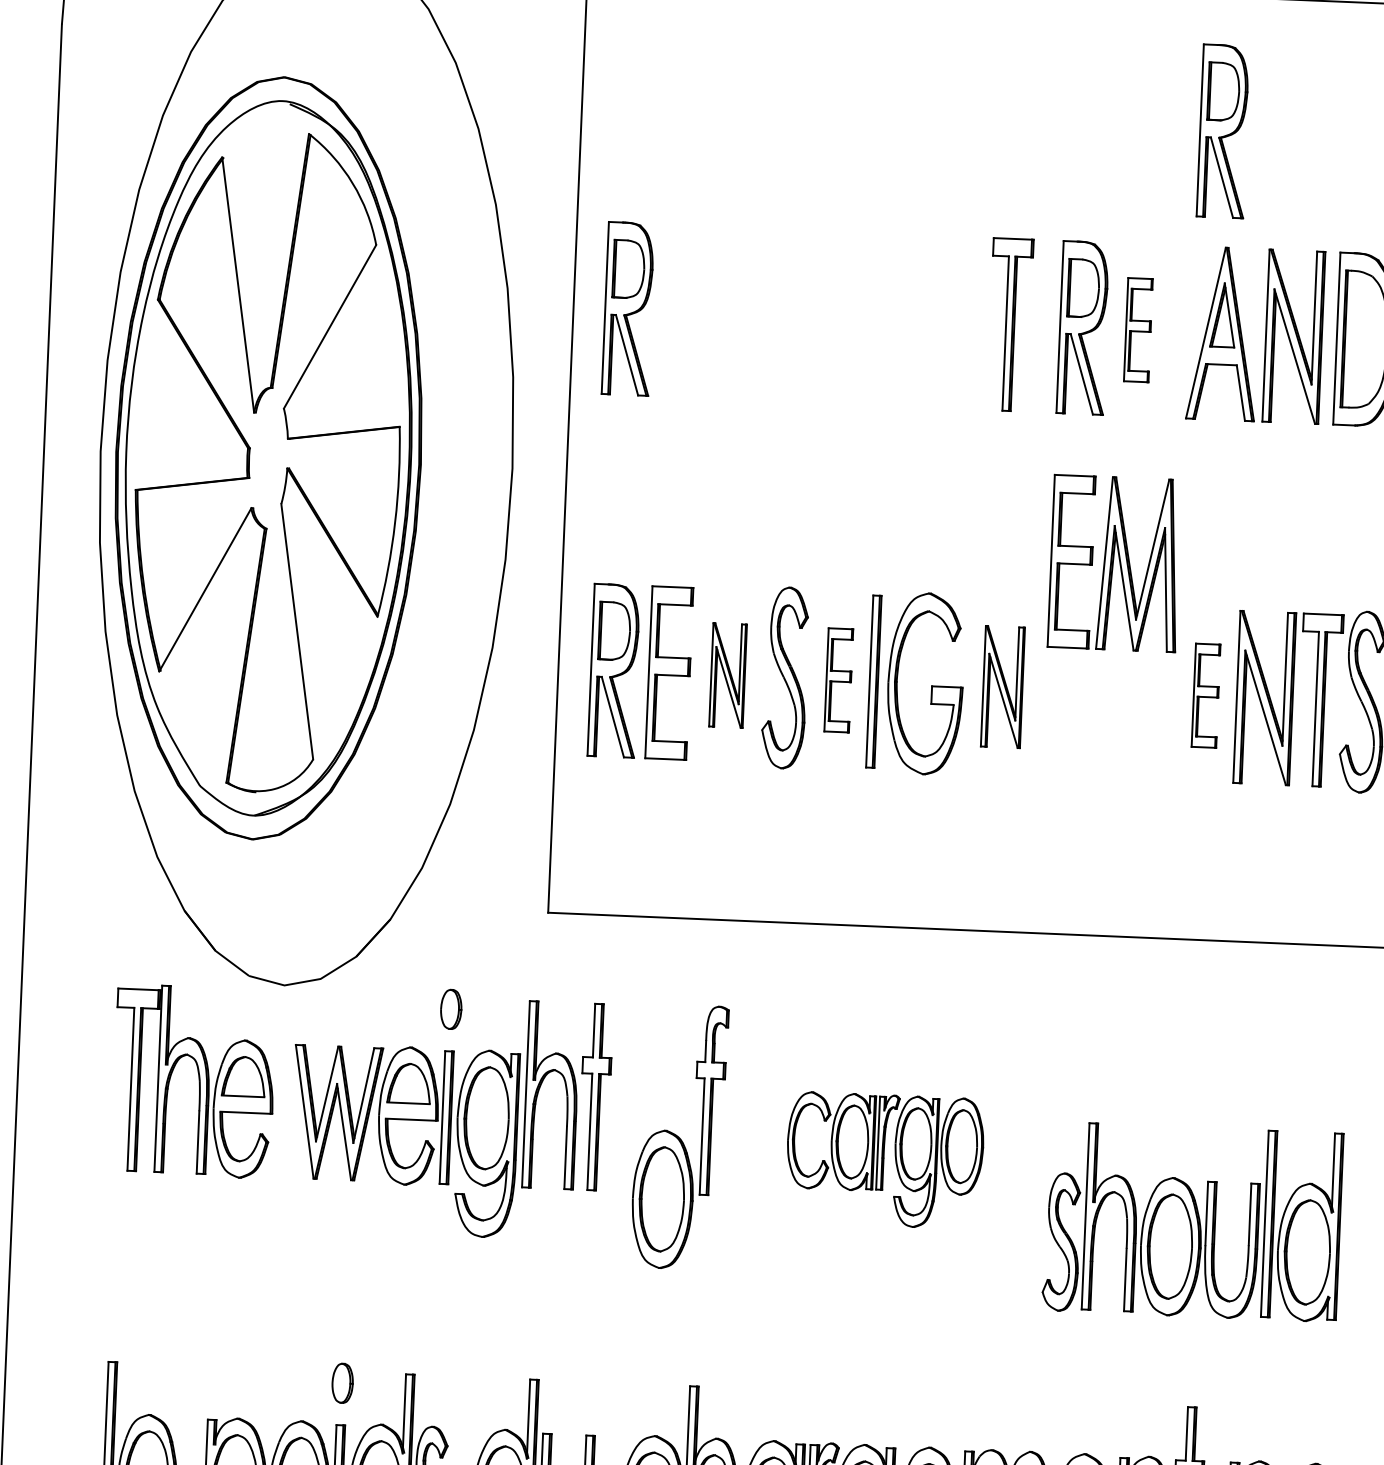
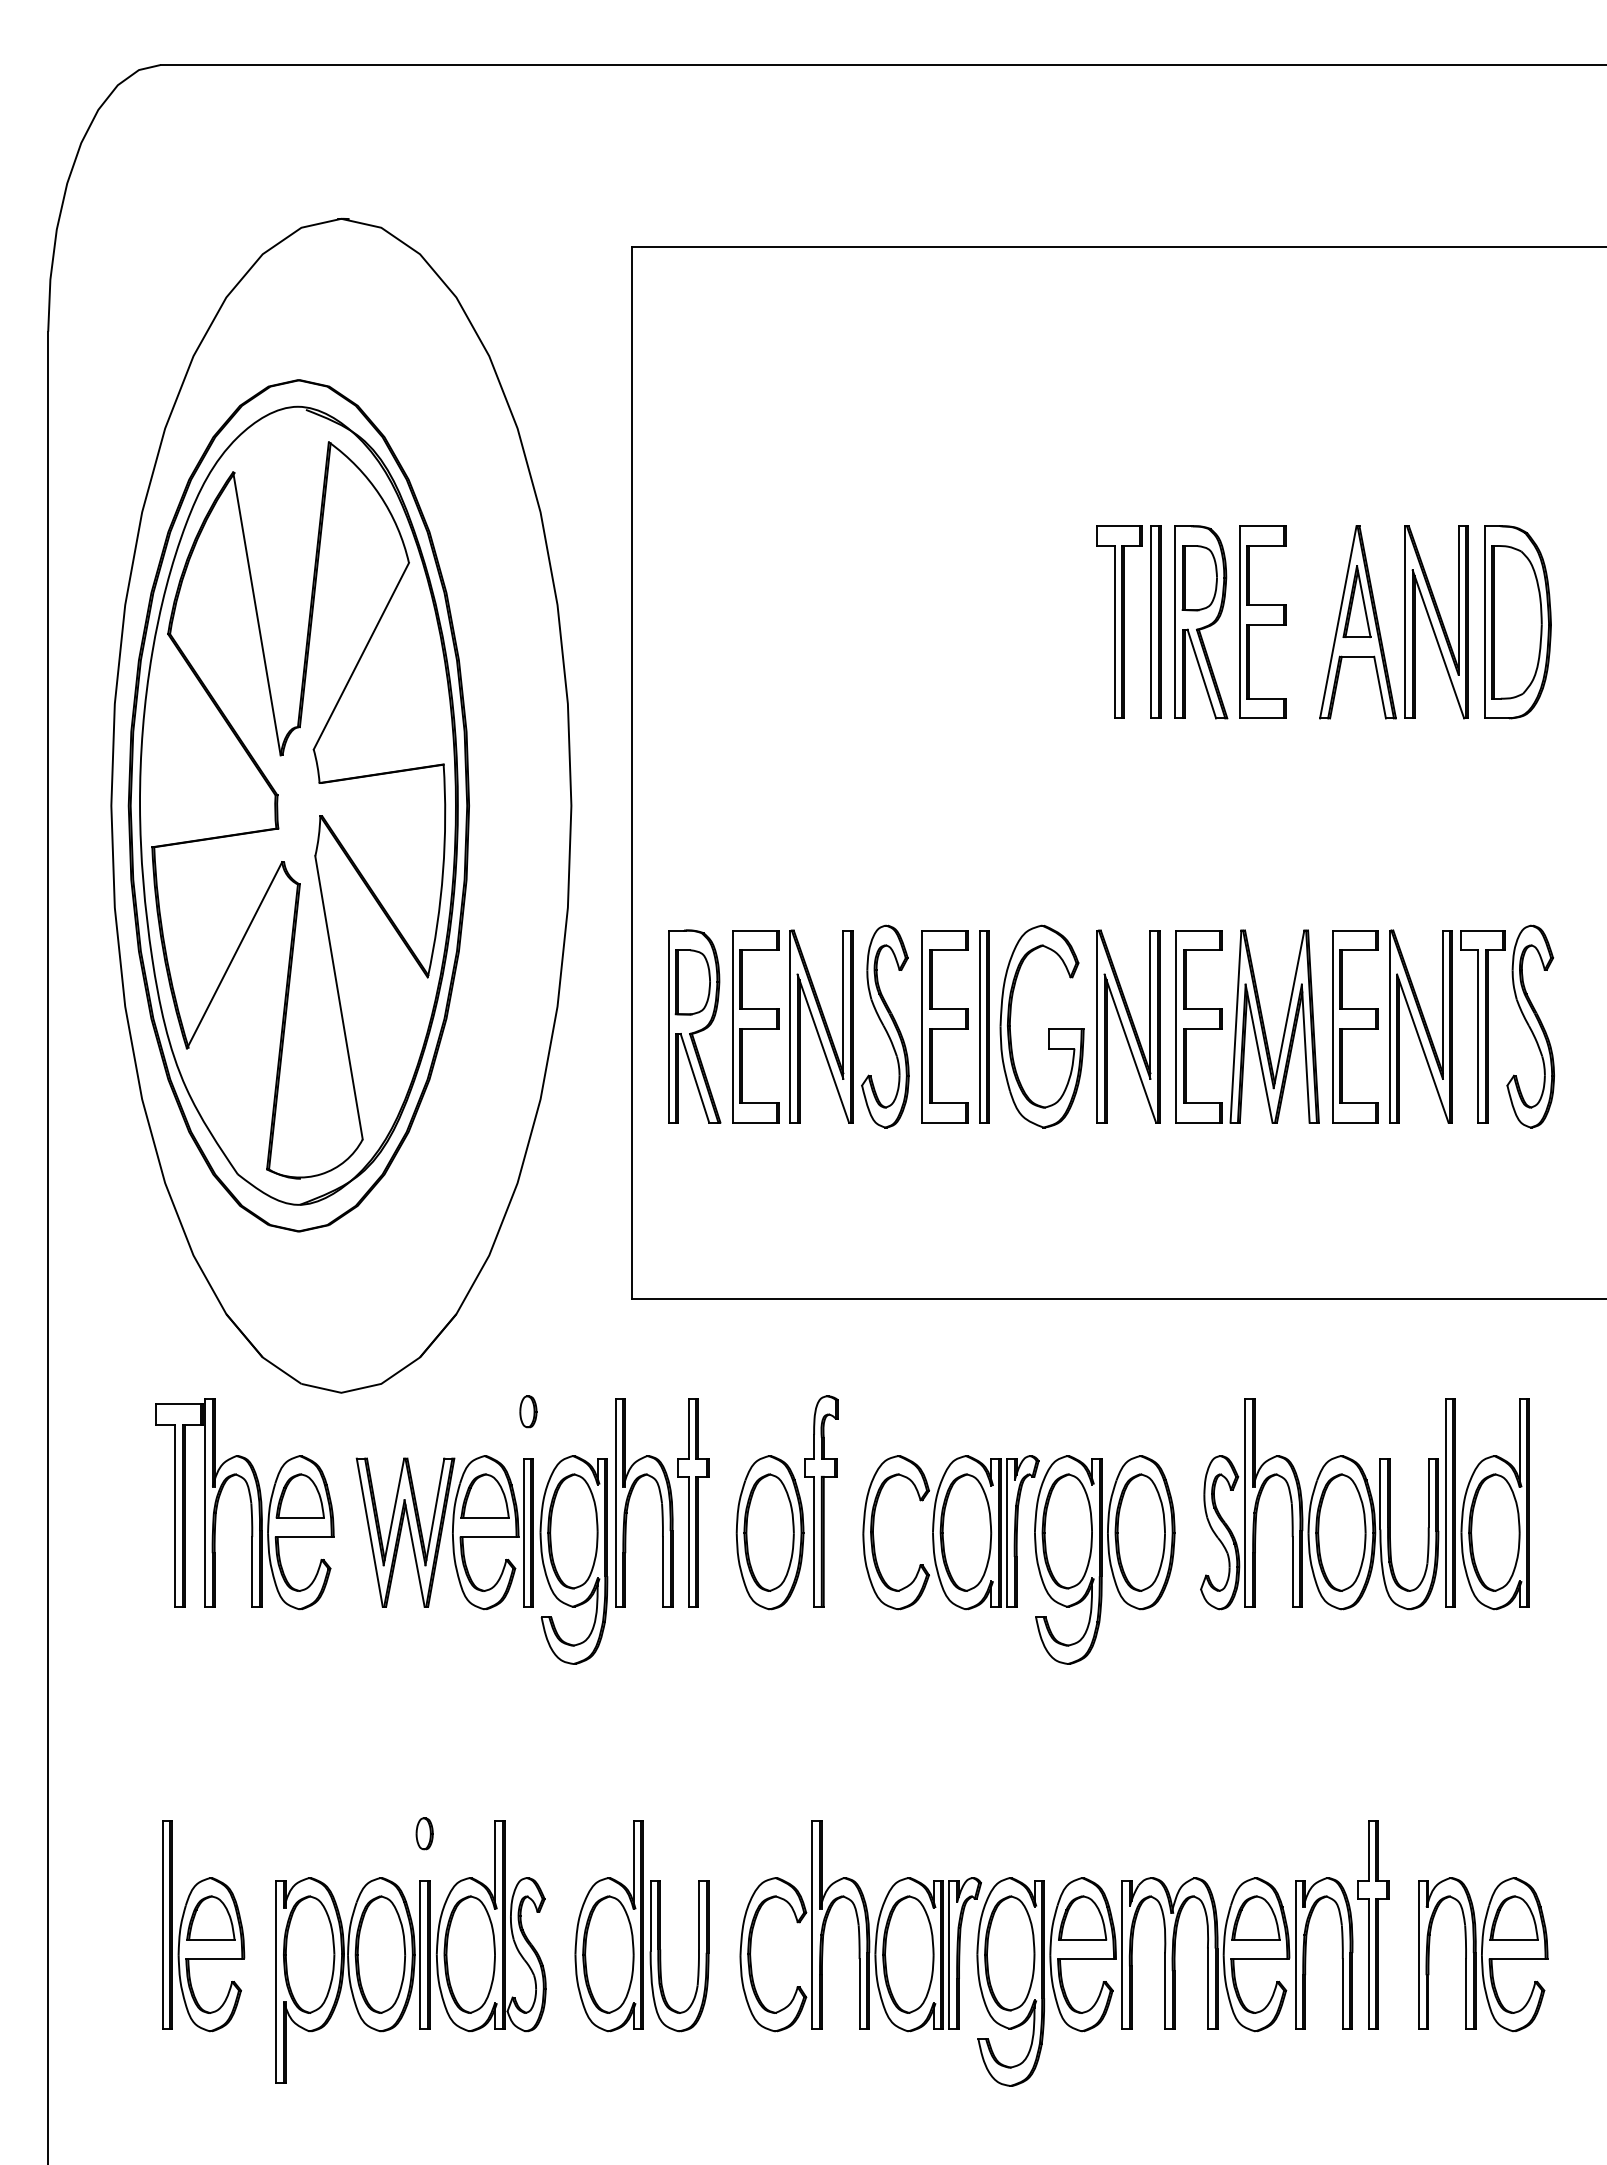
part: (1223, 131) -> (1348, 396), removed
part: (628, 309) -> (693, 622), removed
part: (1042, 325) -> (1155, 621), added
part: (1138, 329) -> (1262, 621), size x1.67
part: (1114, 563) -> (1247, 1026), moved
part: (728, 675) -> (821, 1026), size x1.67
part: (838, 680) -> (944, 1026), size x1.67
part: (1002, 687) -> (1128, 1026), size x1.43
part: (1206, 695) -> (1355, 1026), size x1.67
part: (451, 1009) -> (528, 1411), size x0.71
part: (884, 1160) -> (1018, 1559), size x1.43
part: (662, 1199) -> (769, 1532), moved
part: (1192, 1222) -> (1364, 1504), moved
part: (342, 1383) -> (424, 1833), size x0.71

